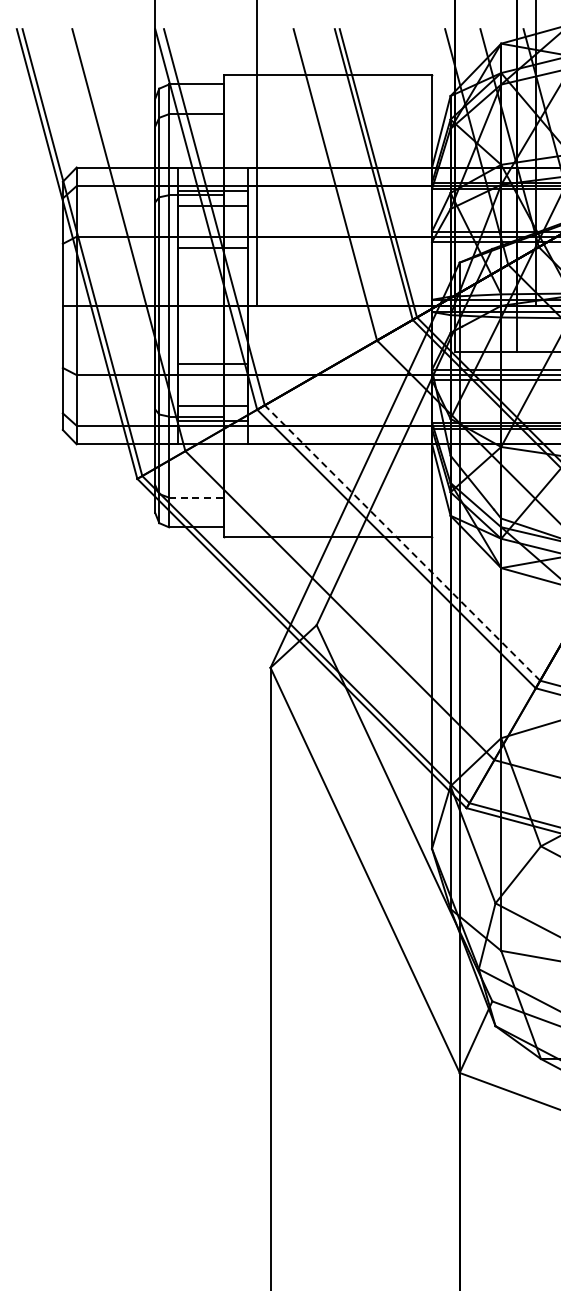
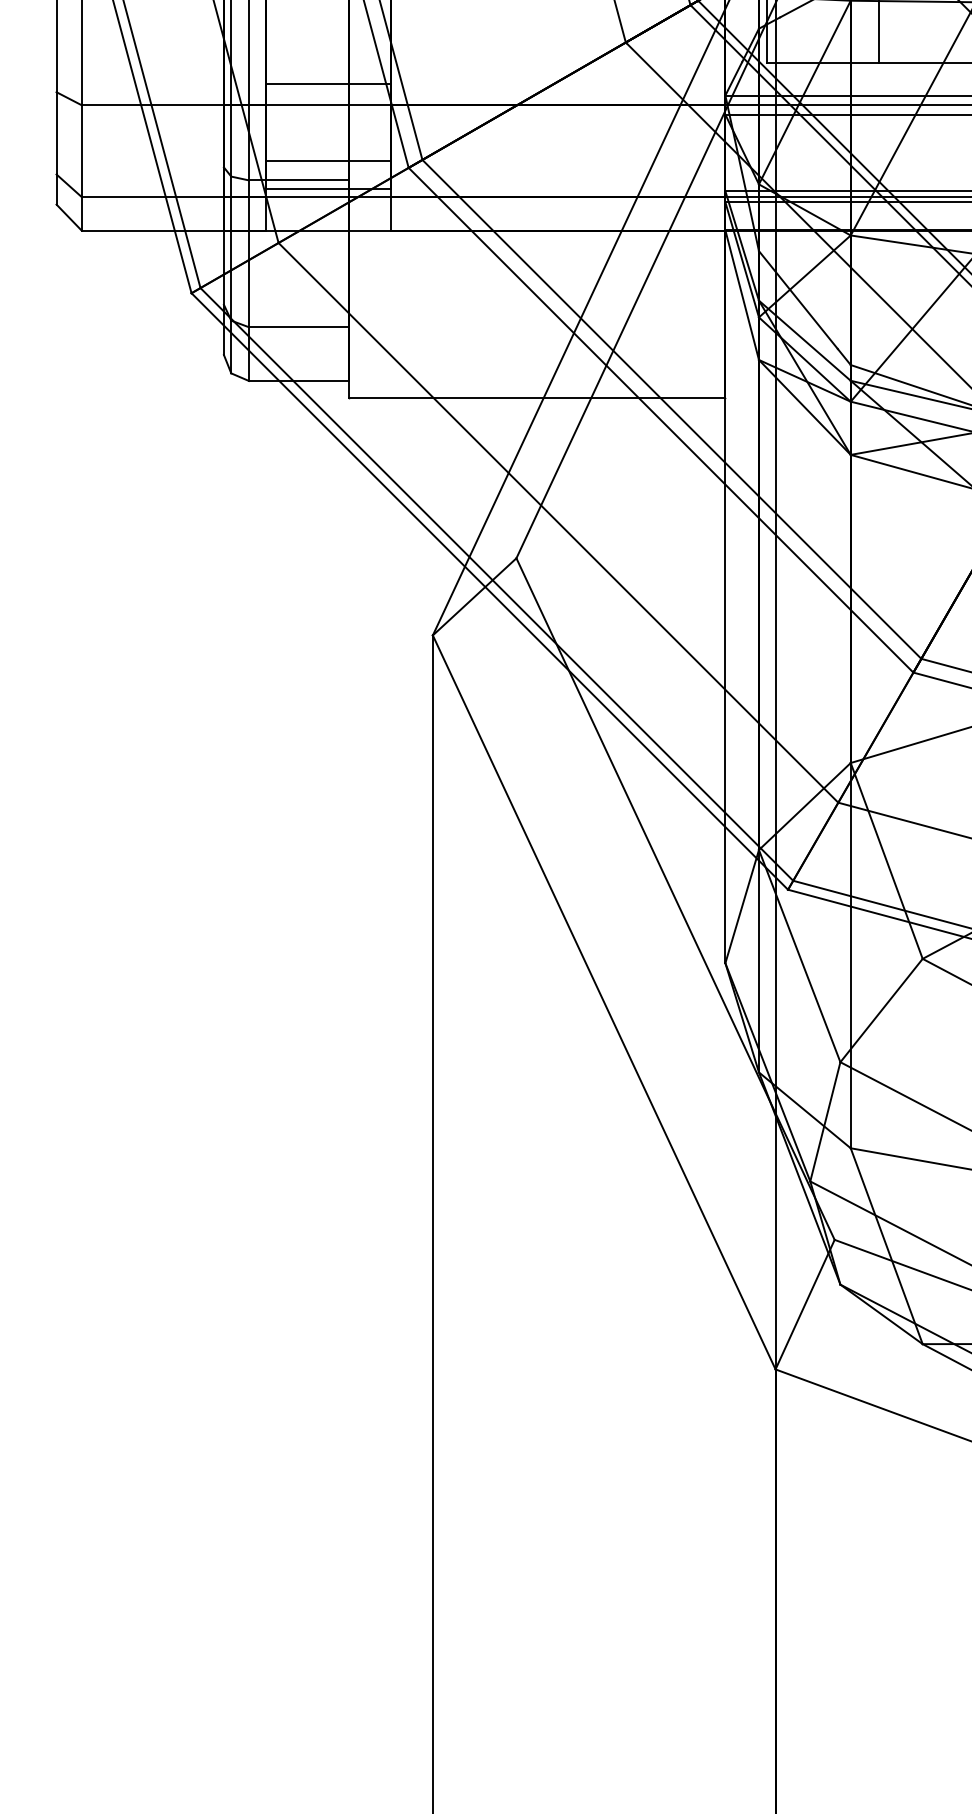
line: (196, 497) -> (298, 326), dashed -> solid
line: (402, 543) -> (671, 410), dashed -> solid

